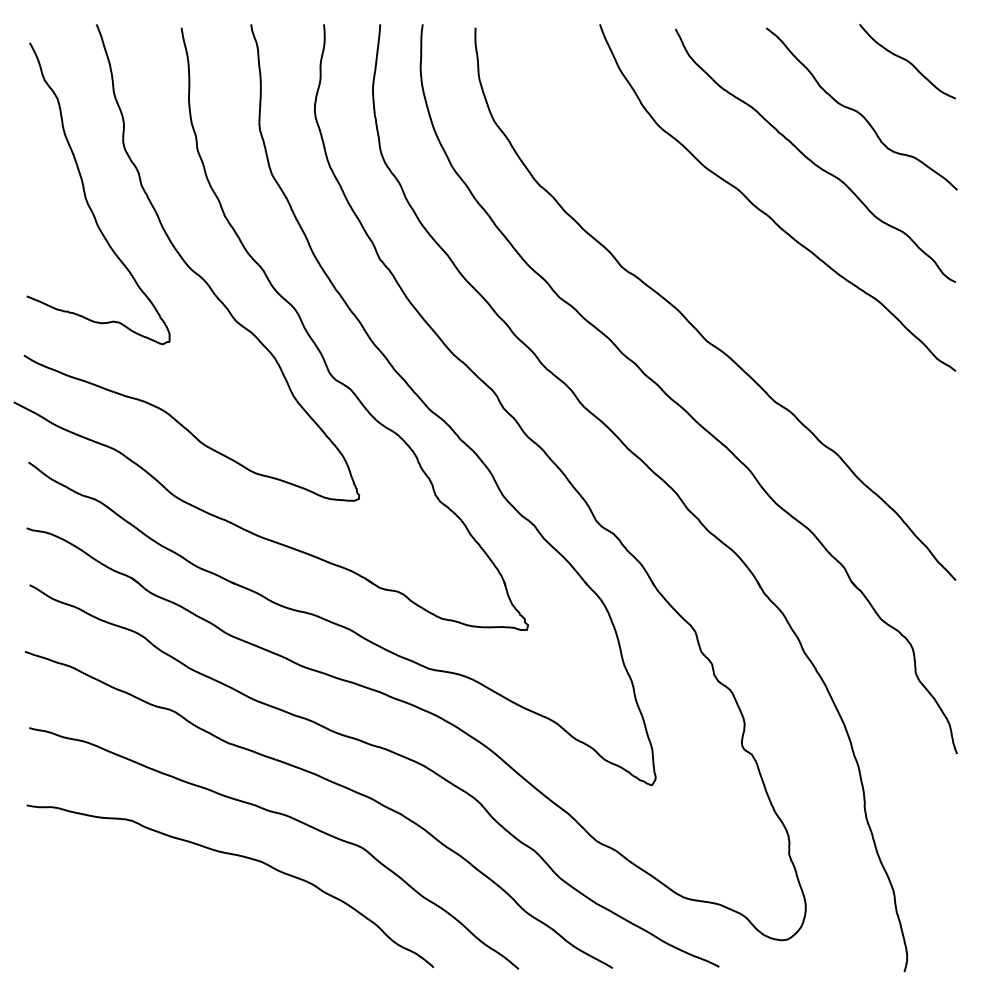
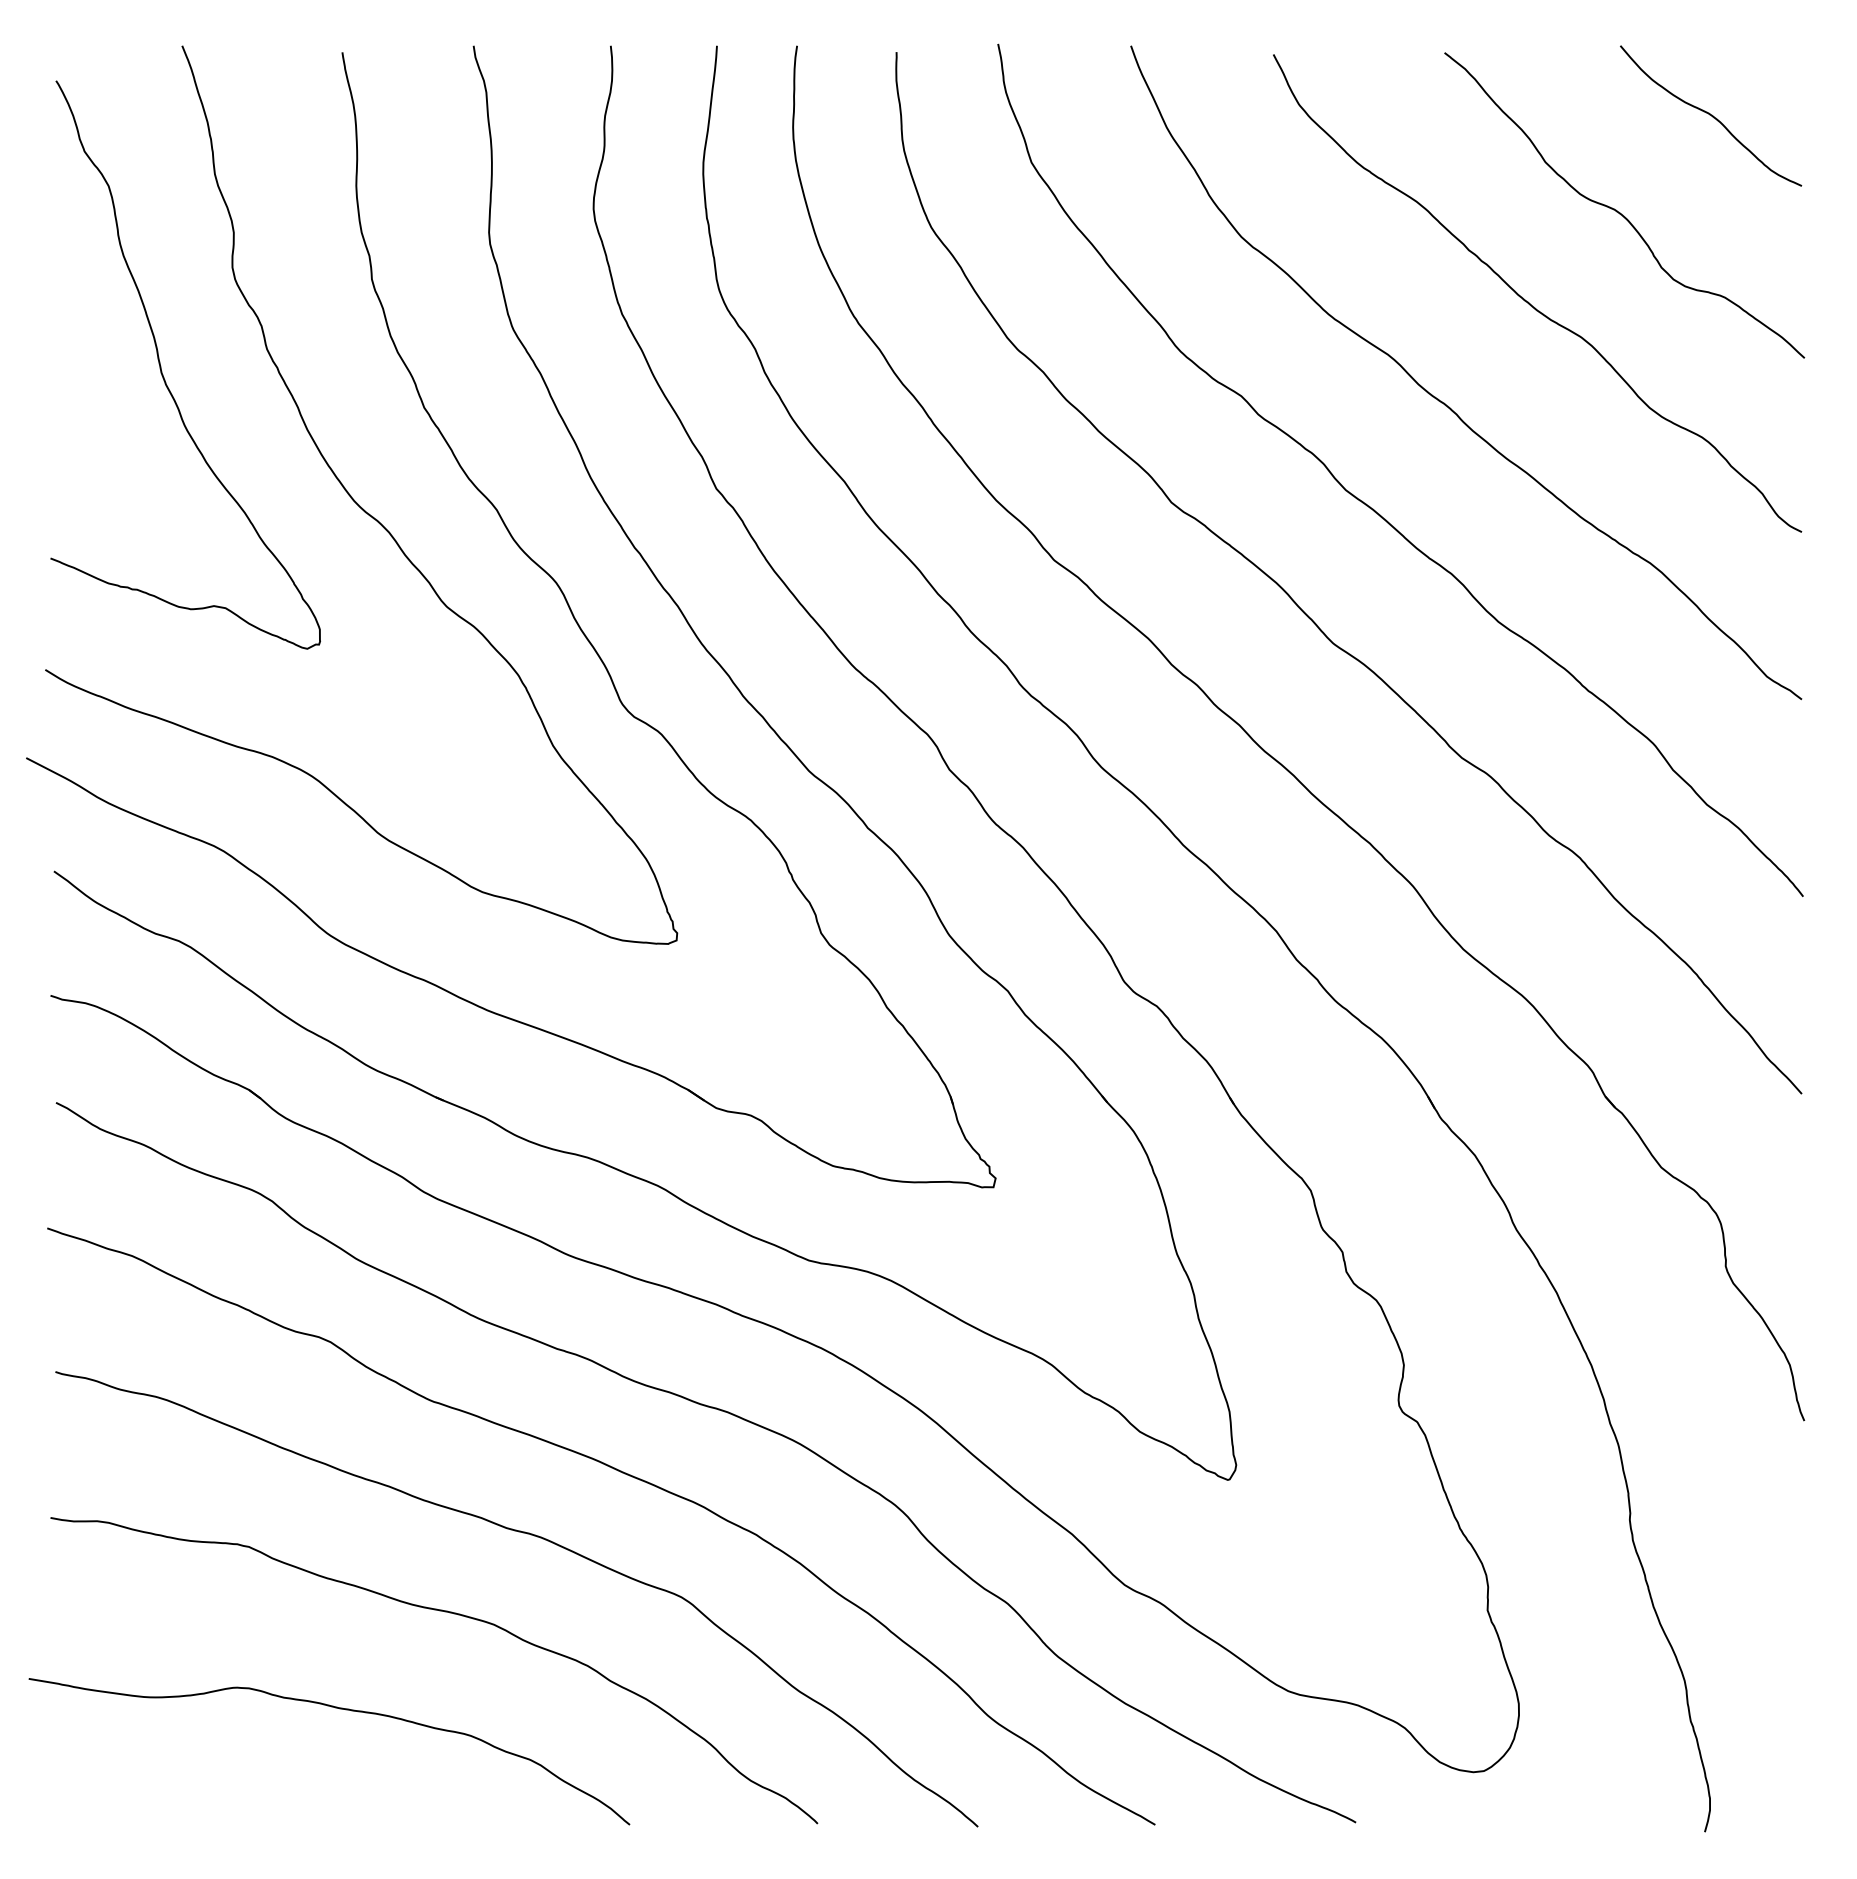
curve: (726, 267) -> (1369, 504), added
curve: (179, 907) -> (338, 1710), added

